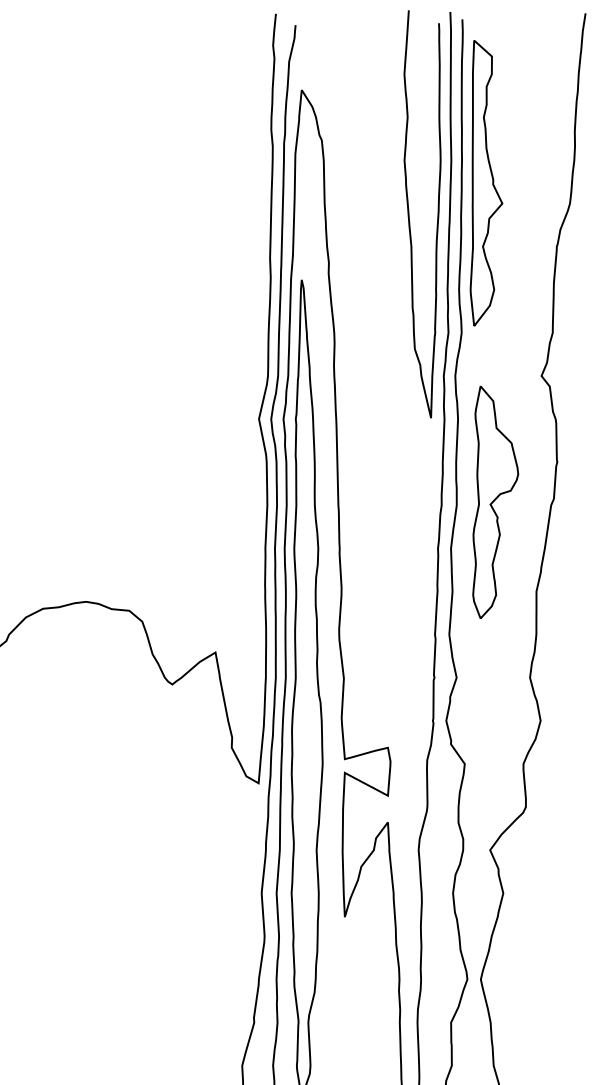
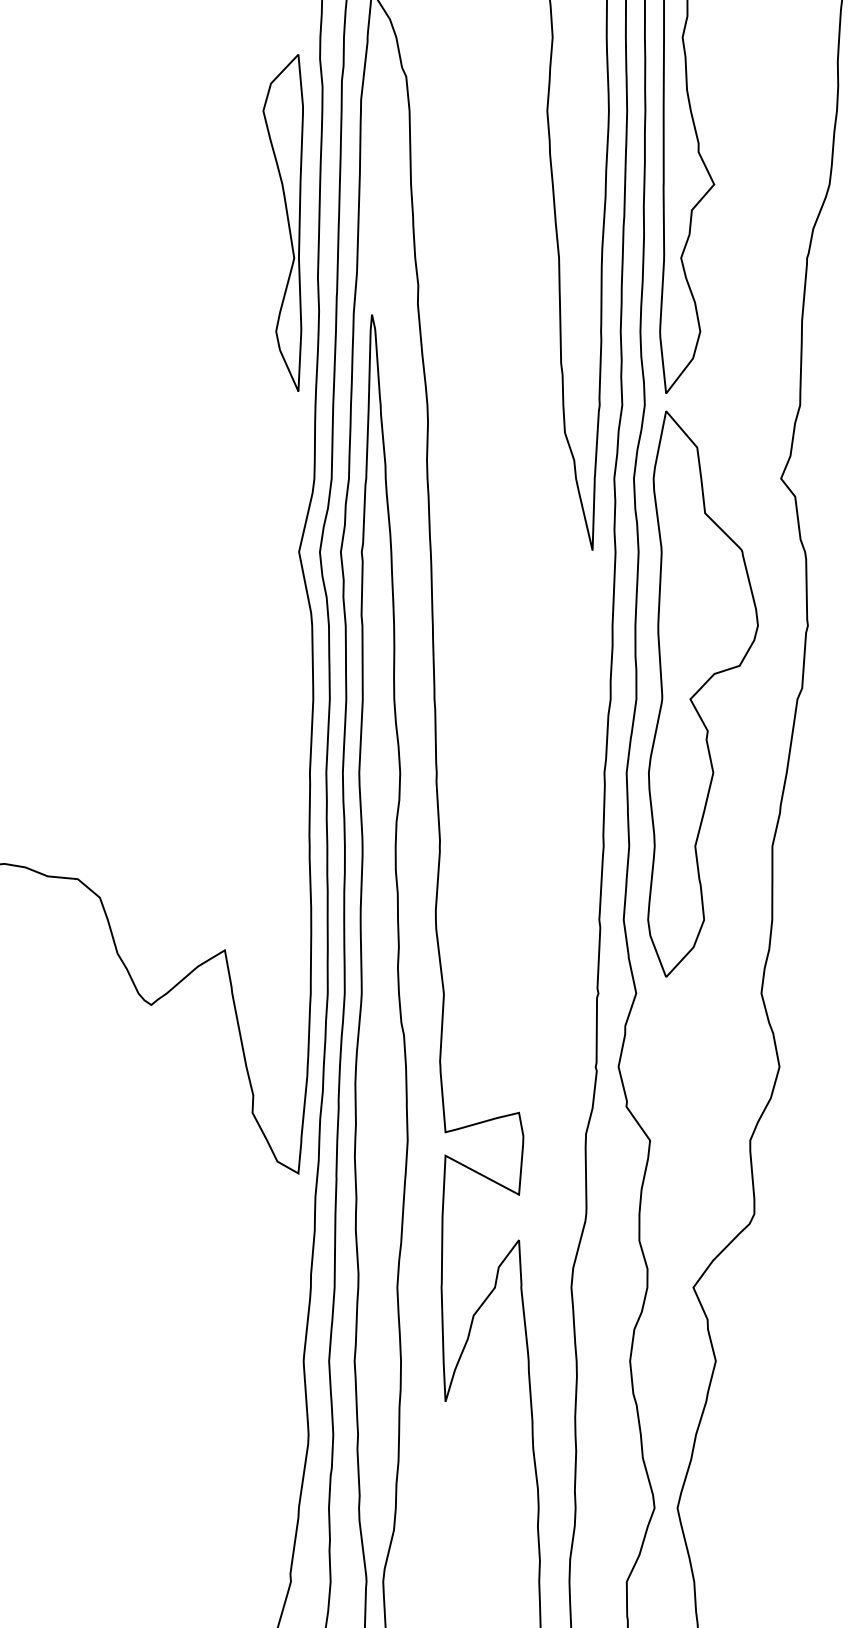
part: (249, 225) -> (282, 221), added
part: (495, 502) -> (702, 694), size x1.43

